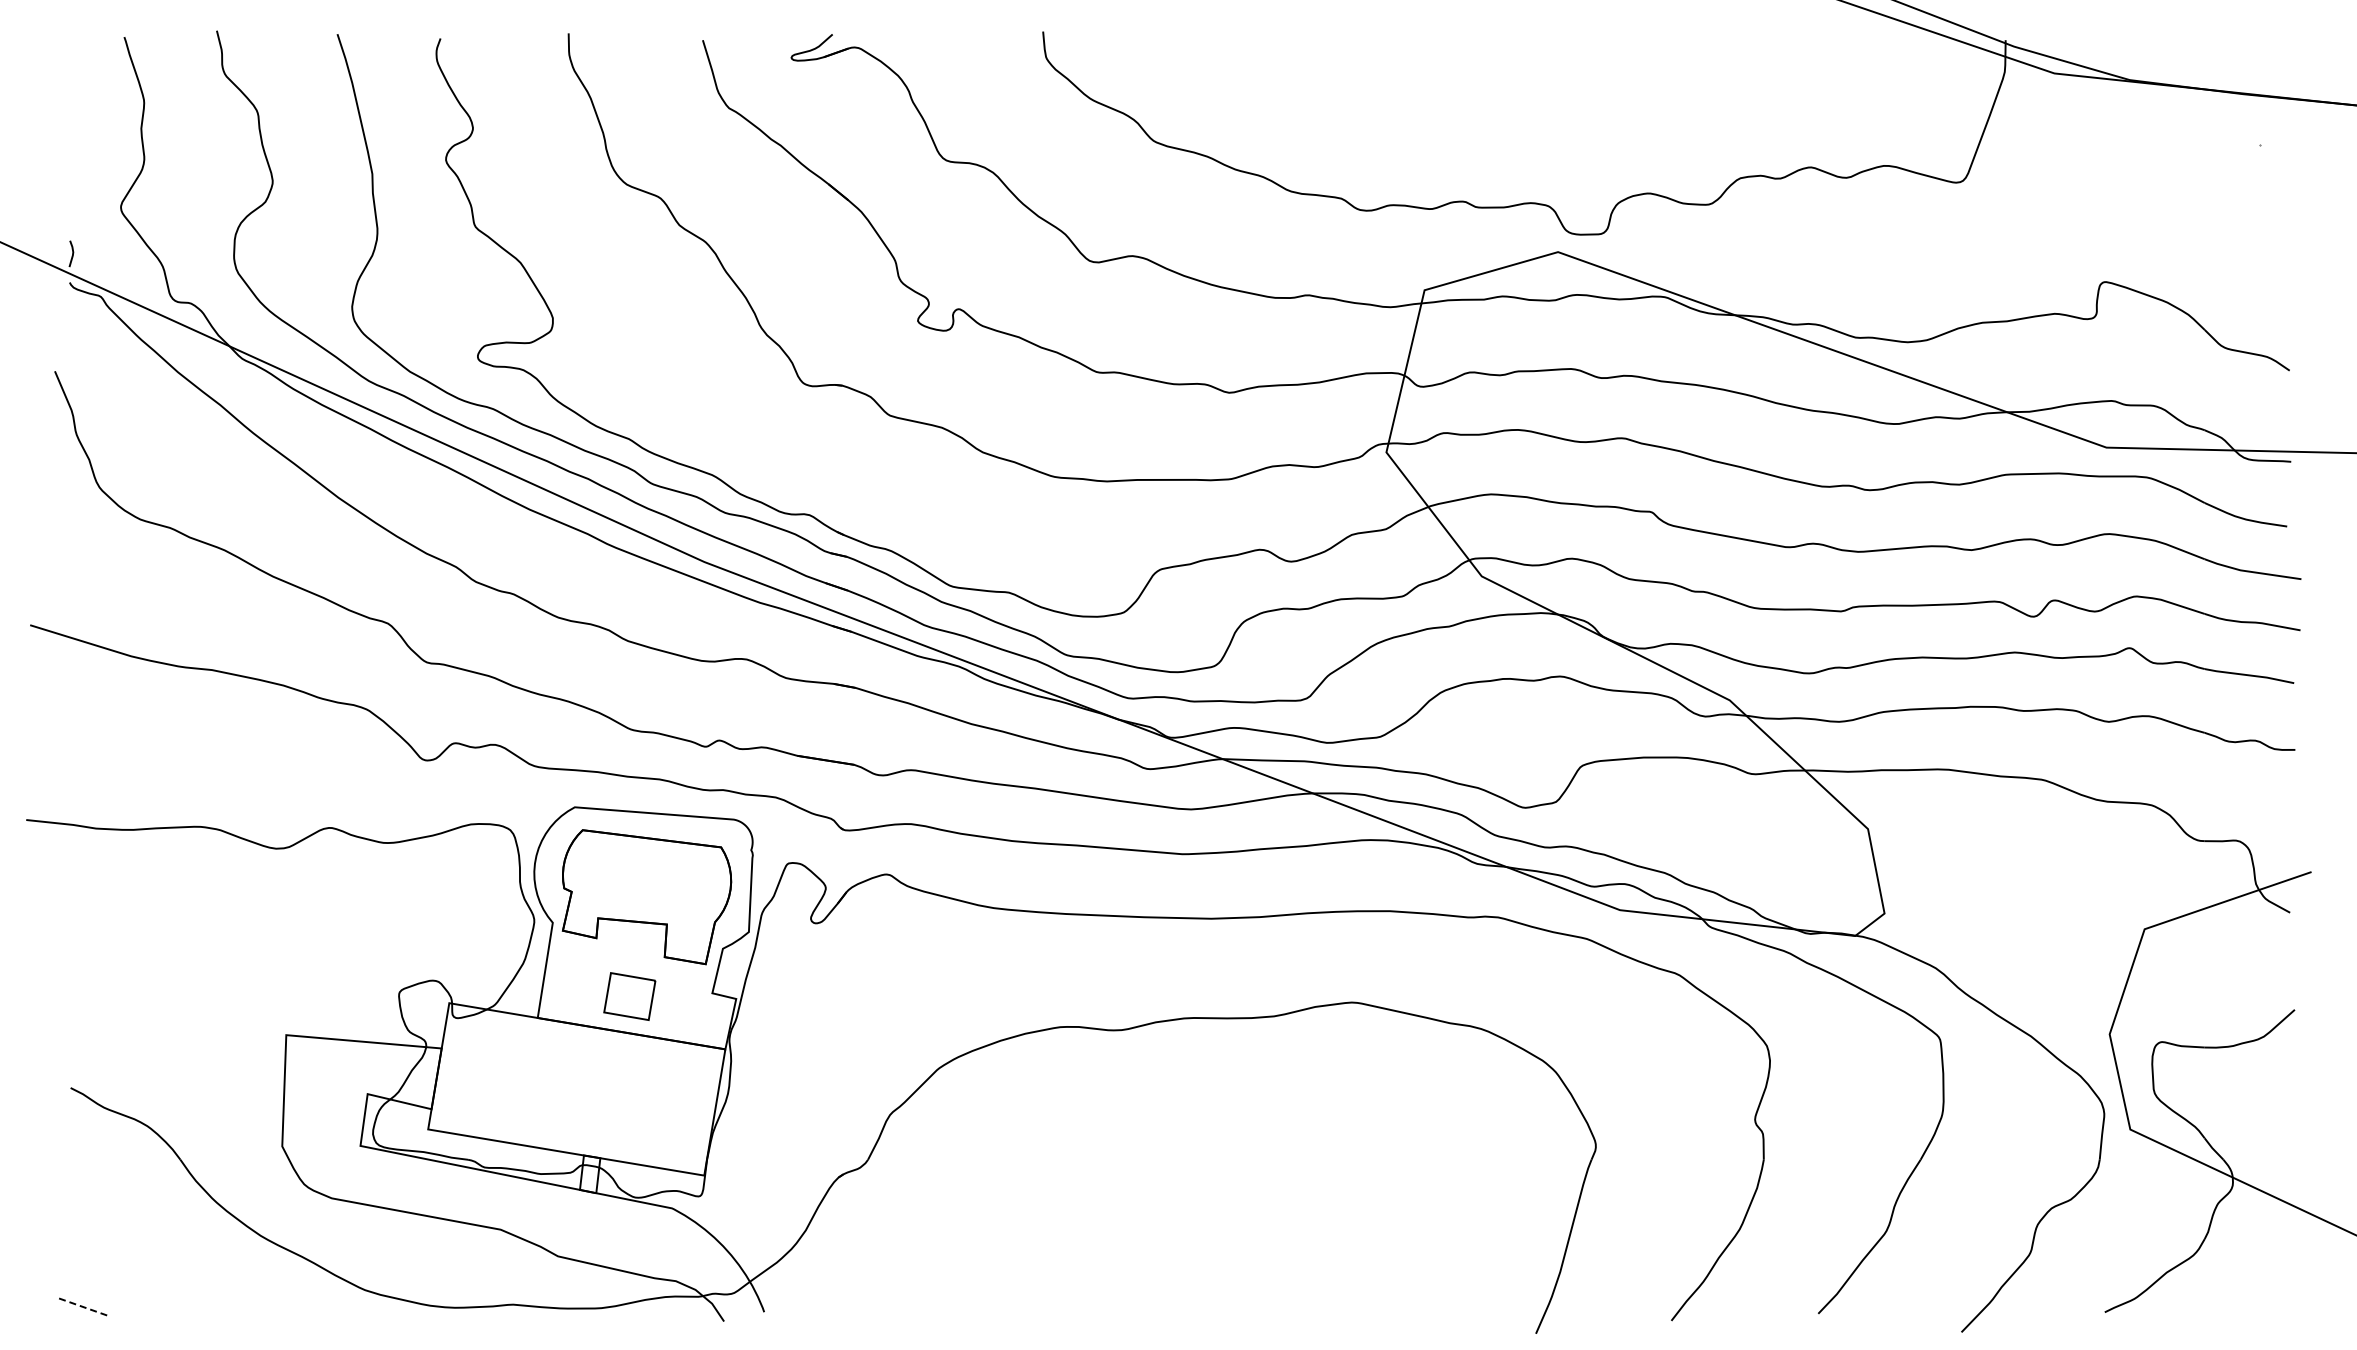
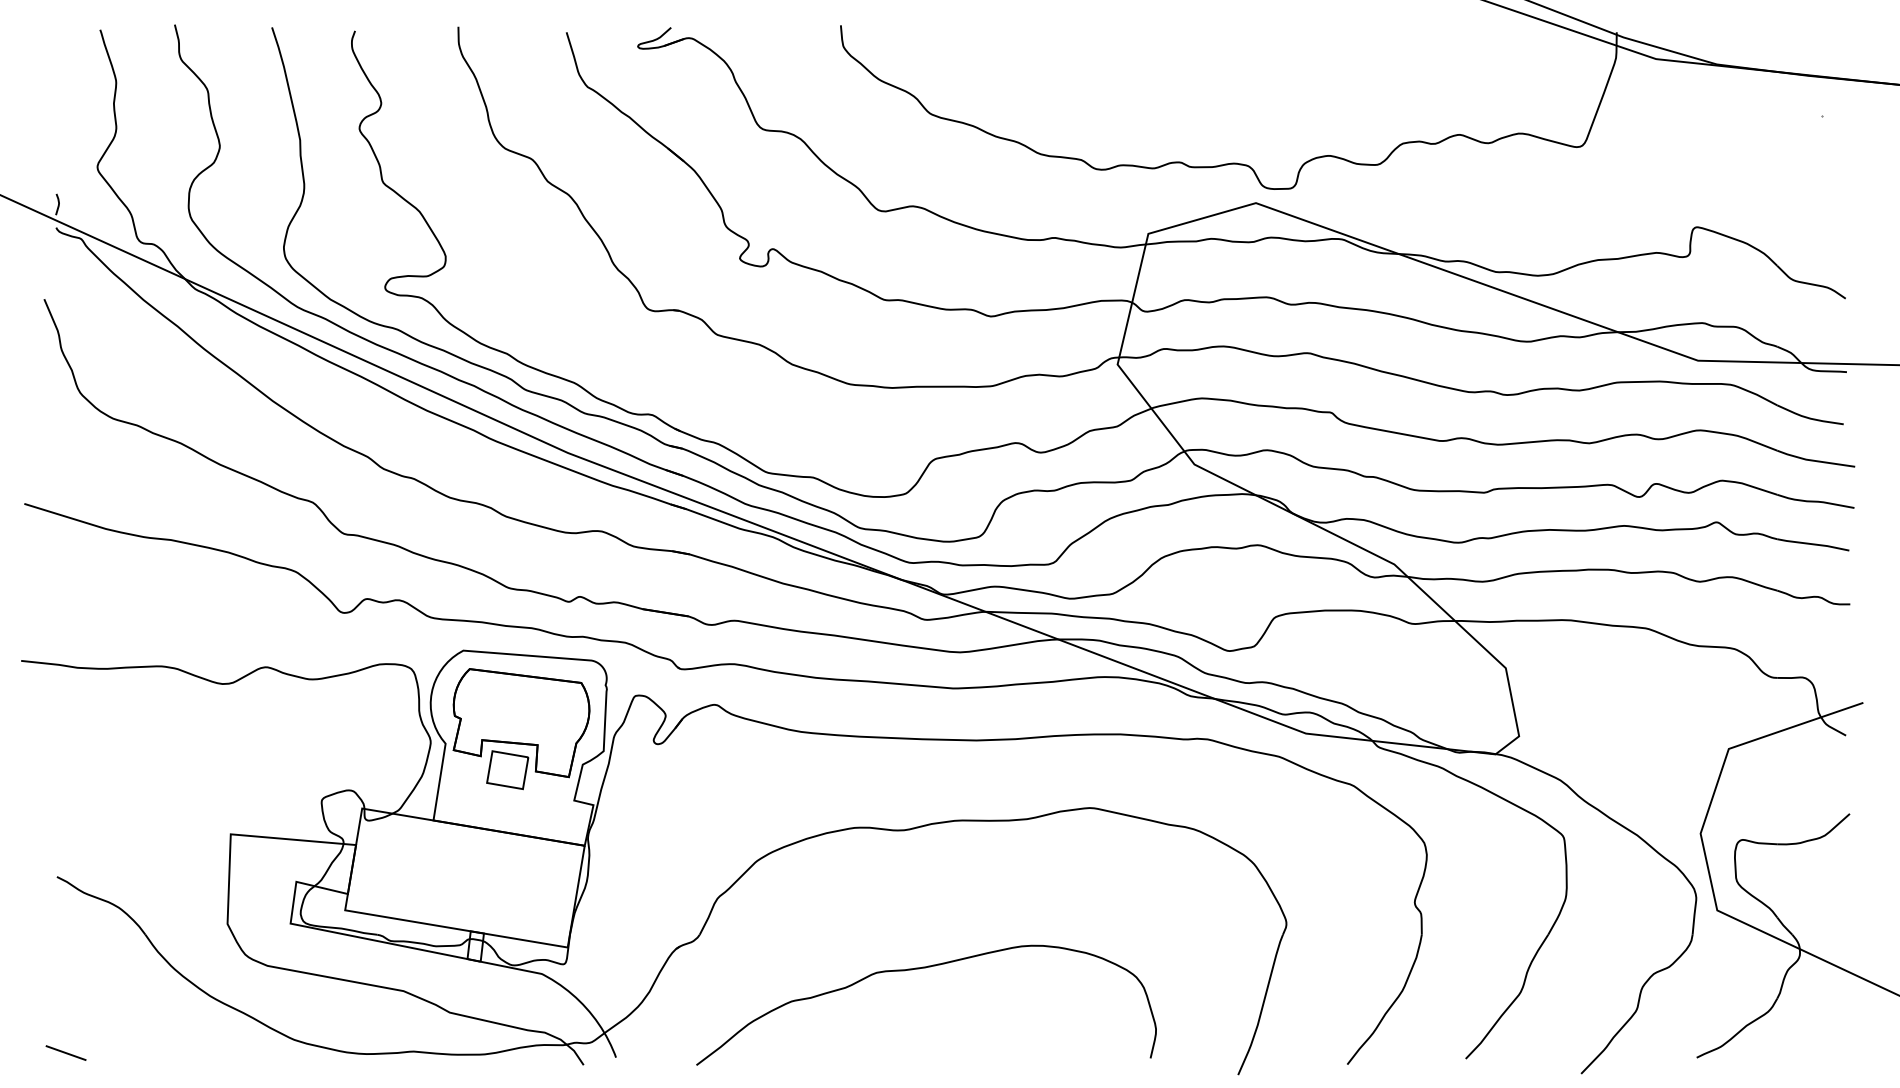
part: (629, 996) -> (507, 770), moved
curve: (1140, 1202) -> (919, 969), added
line: (81, 1306) -> (65, 1053), dashed -> solid

